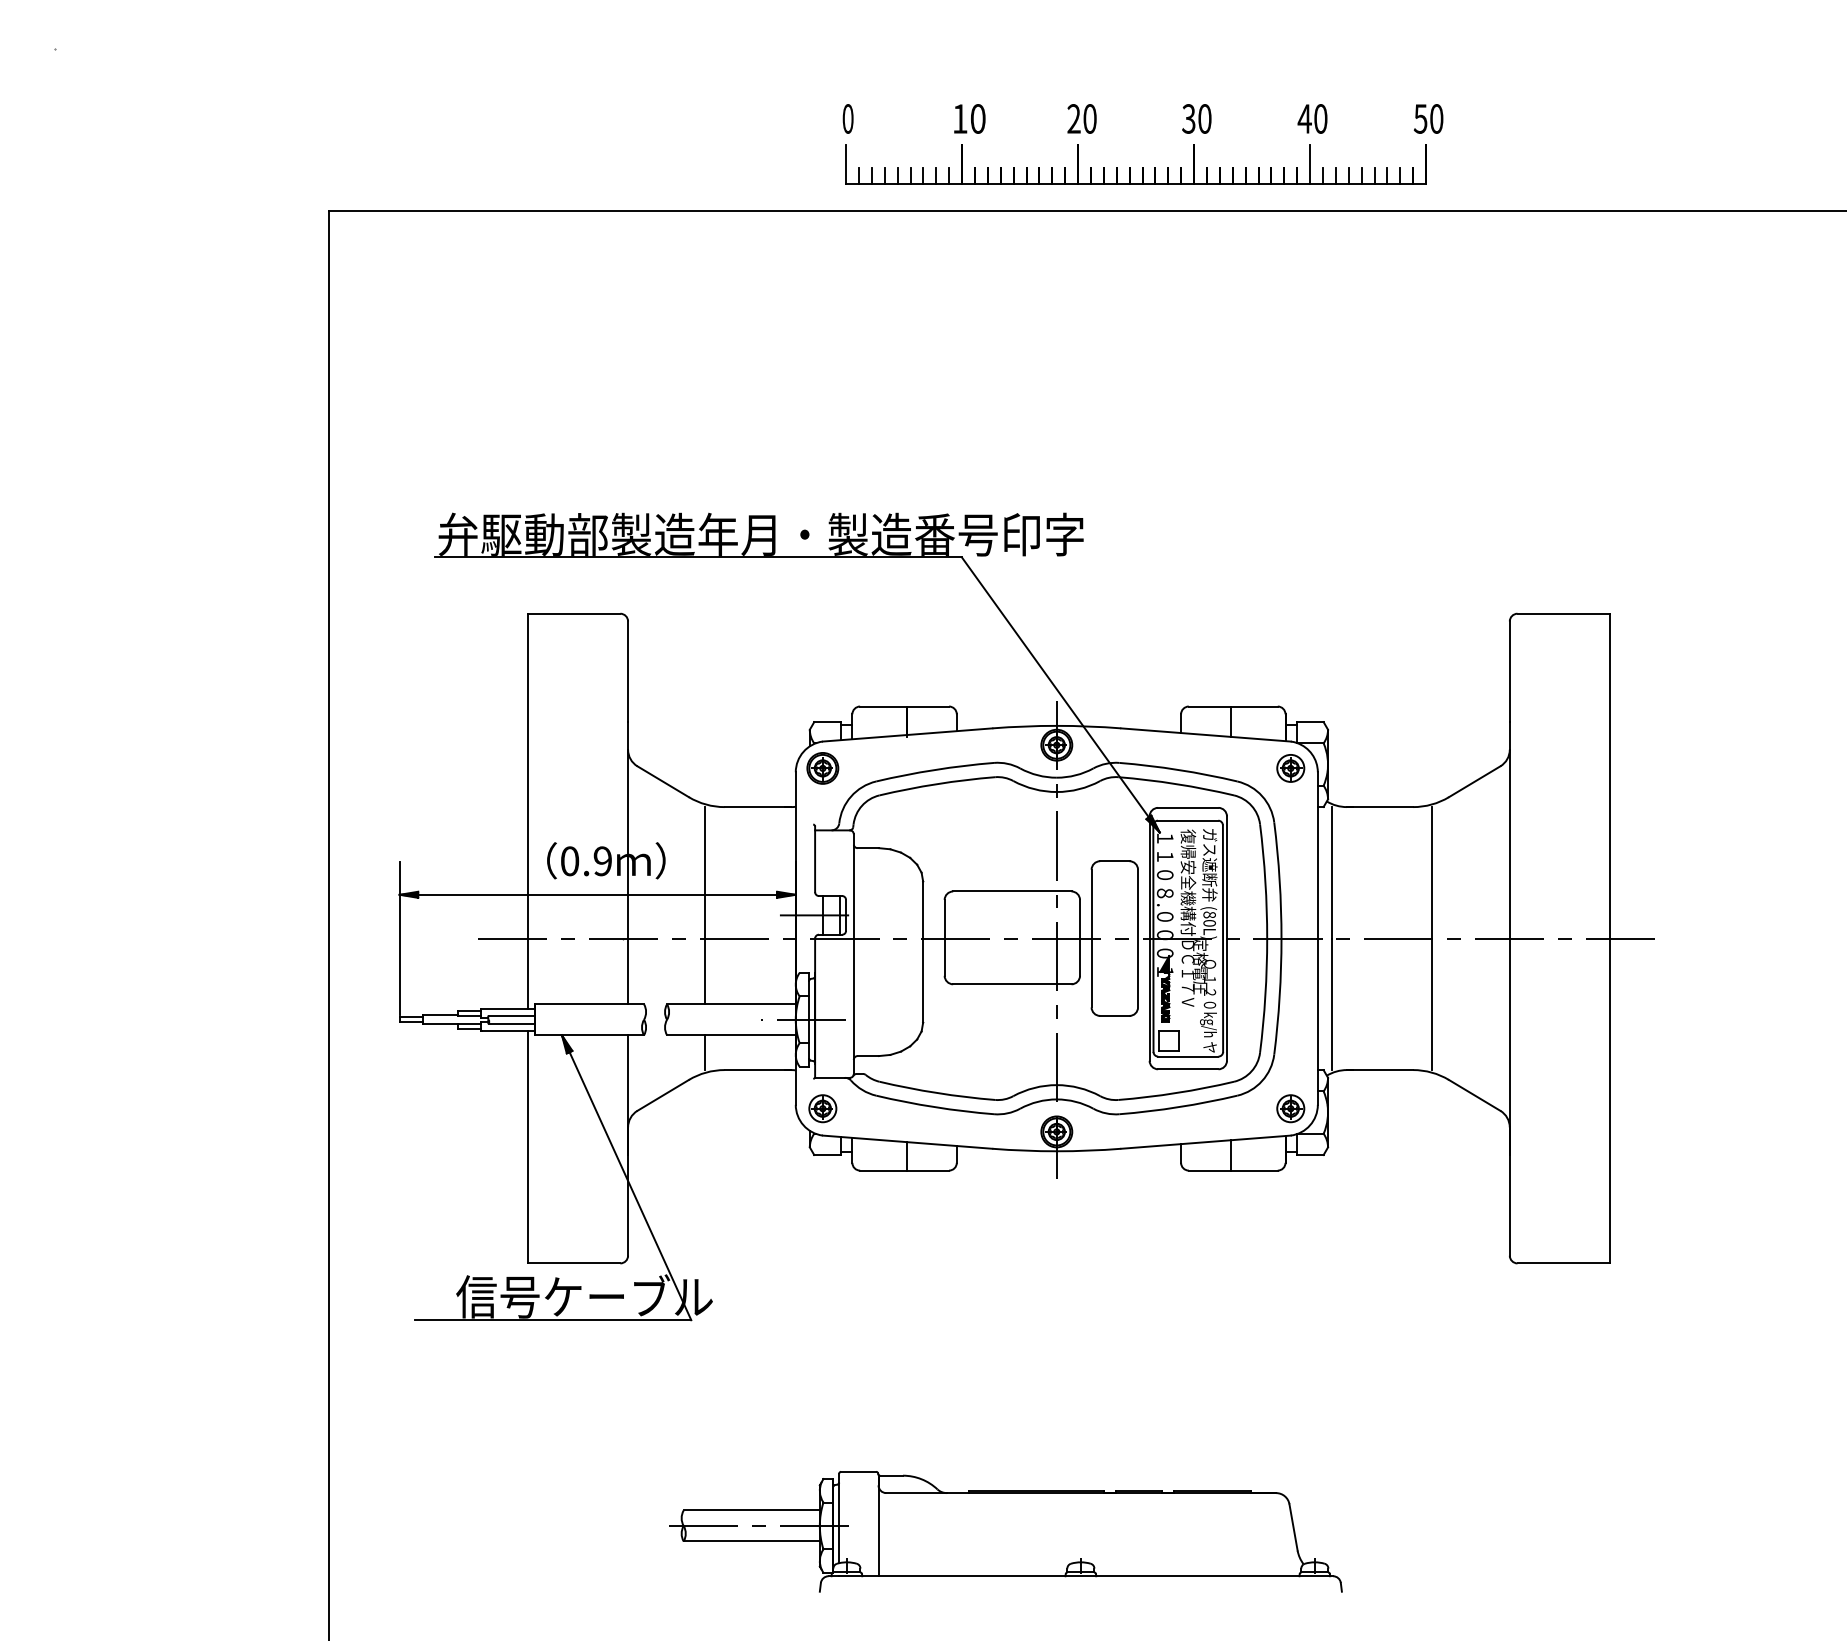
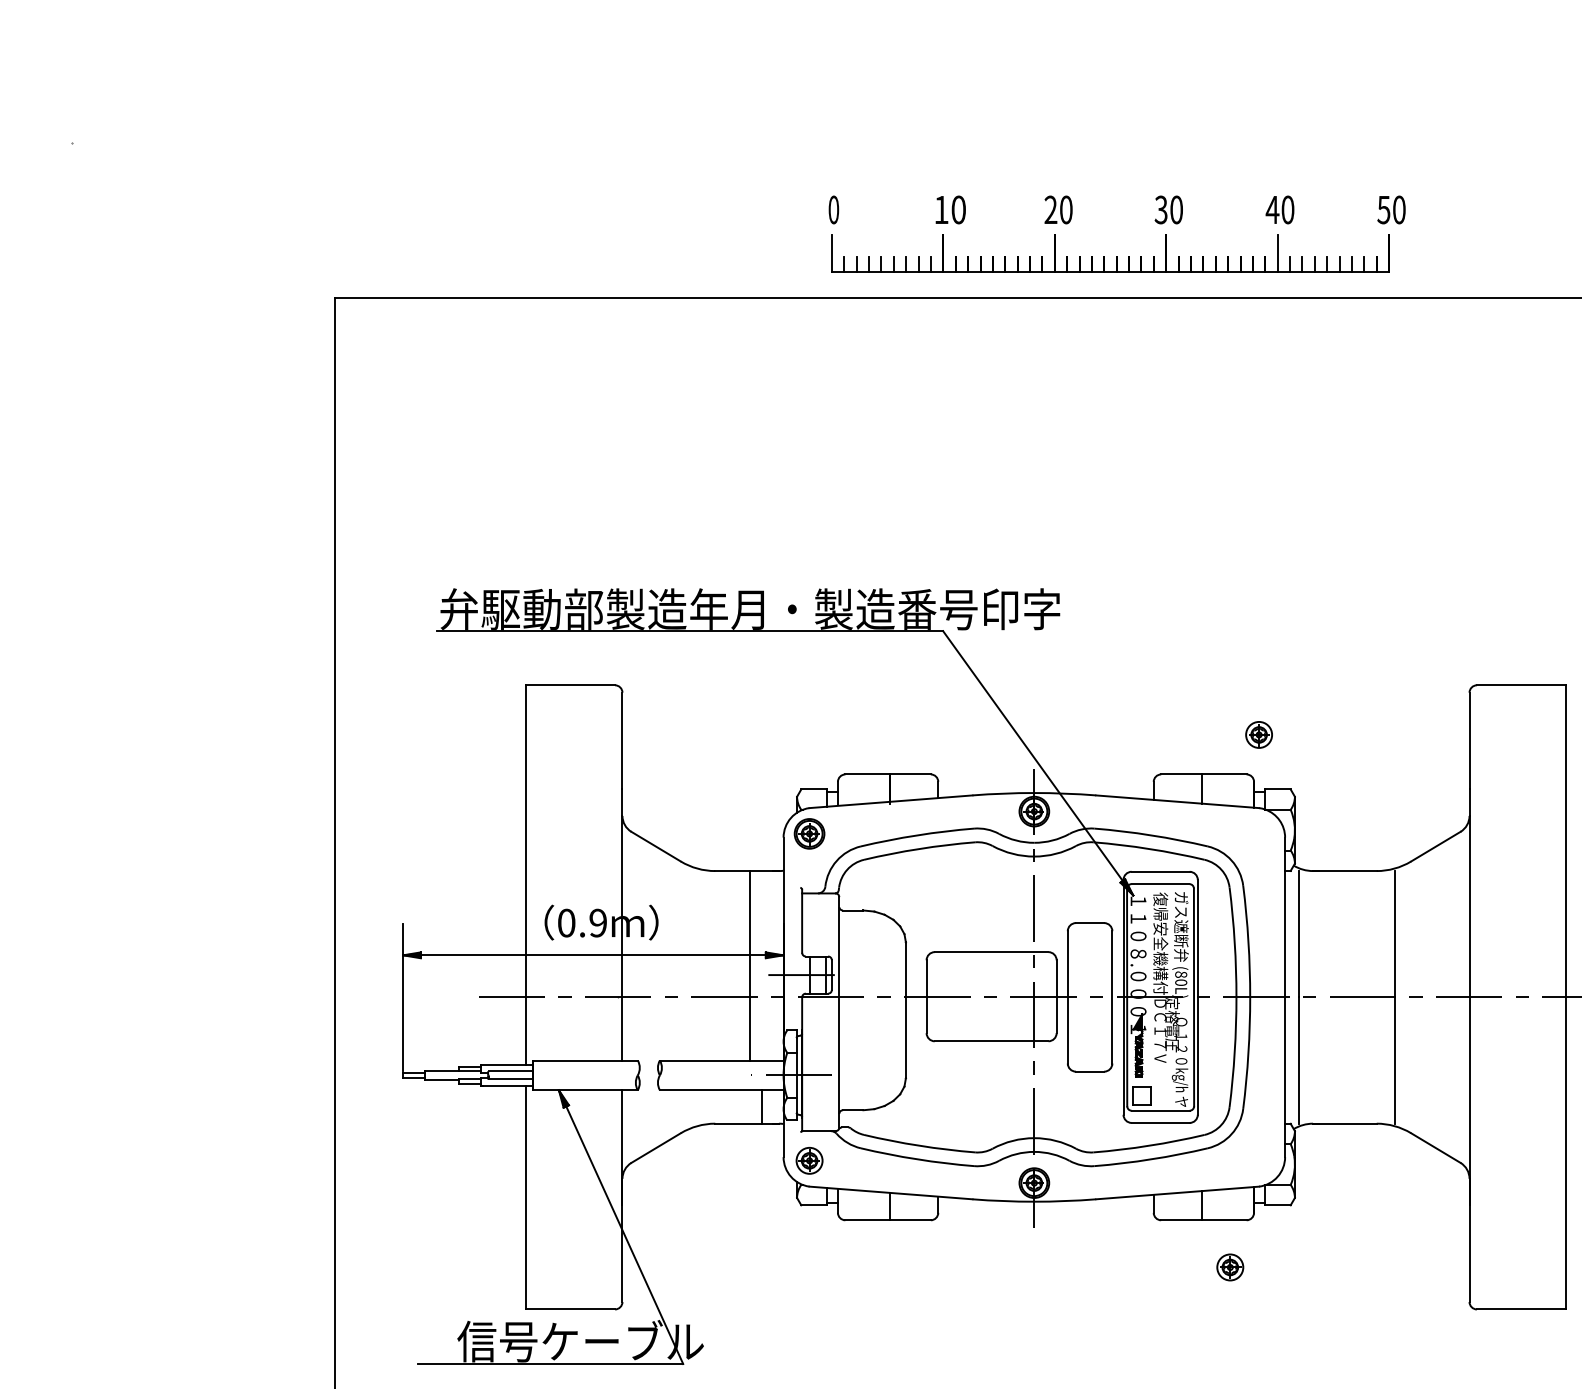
part: (1290, 768) -> (1258, 735), moved
line: (705, 905) -> (749, 965), moved
line: (705, 1052) -> (762, 1106), moved
part: (1290, 1108) -> (1230, 1267), moved

